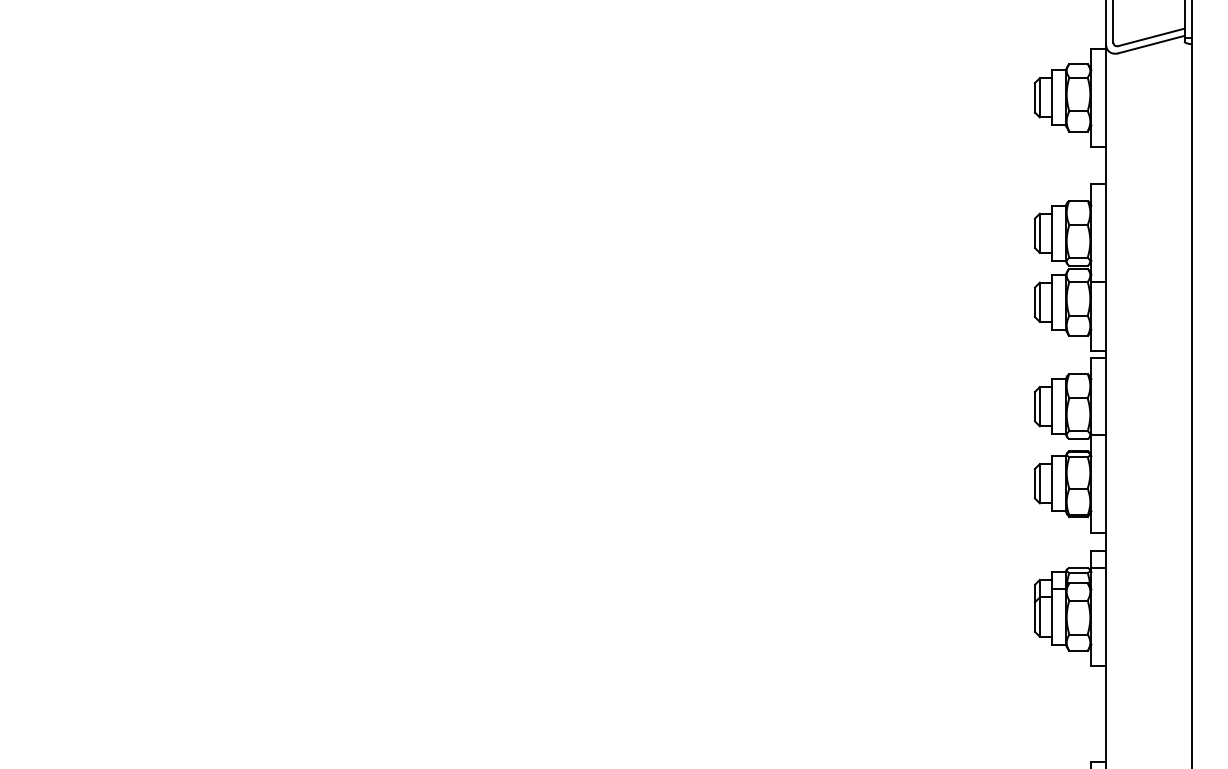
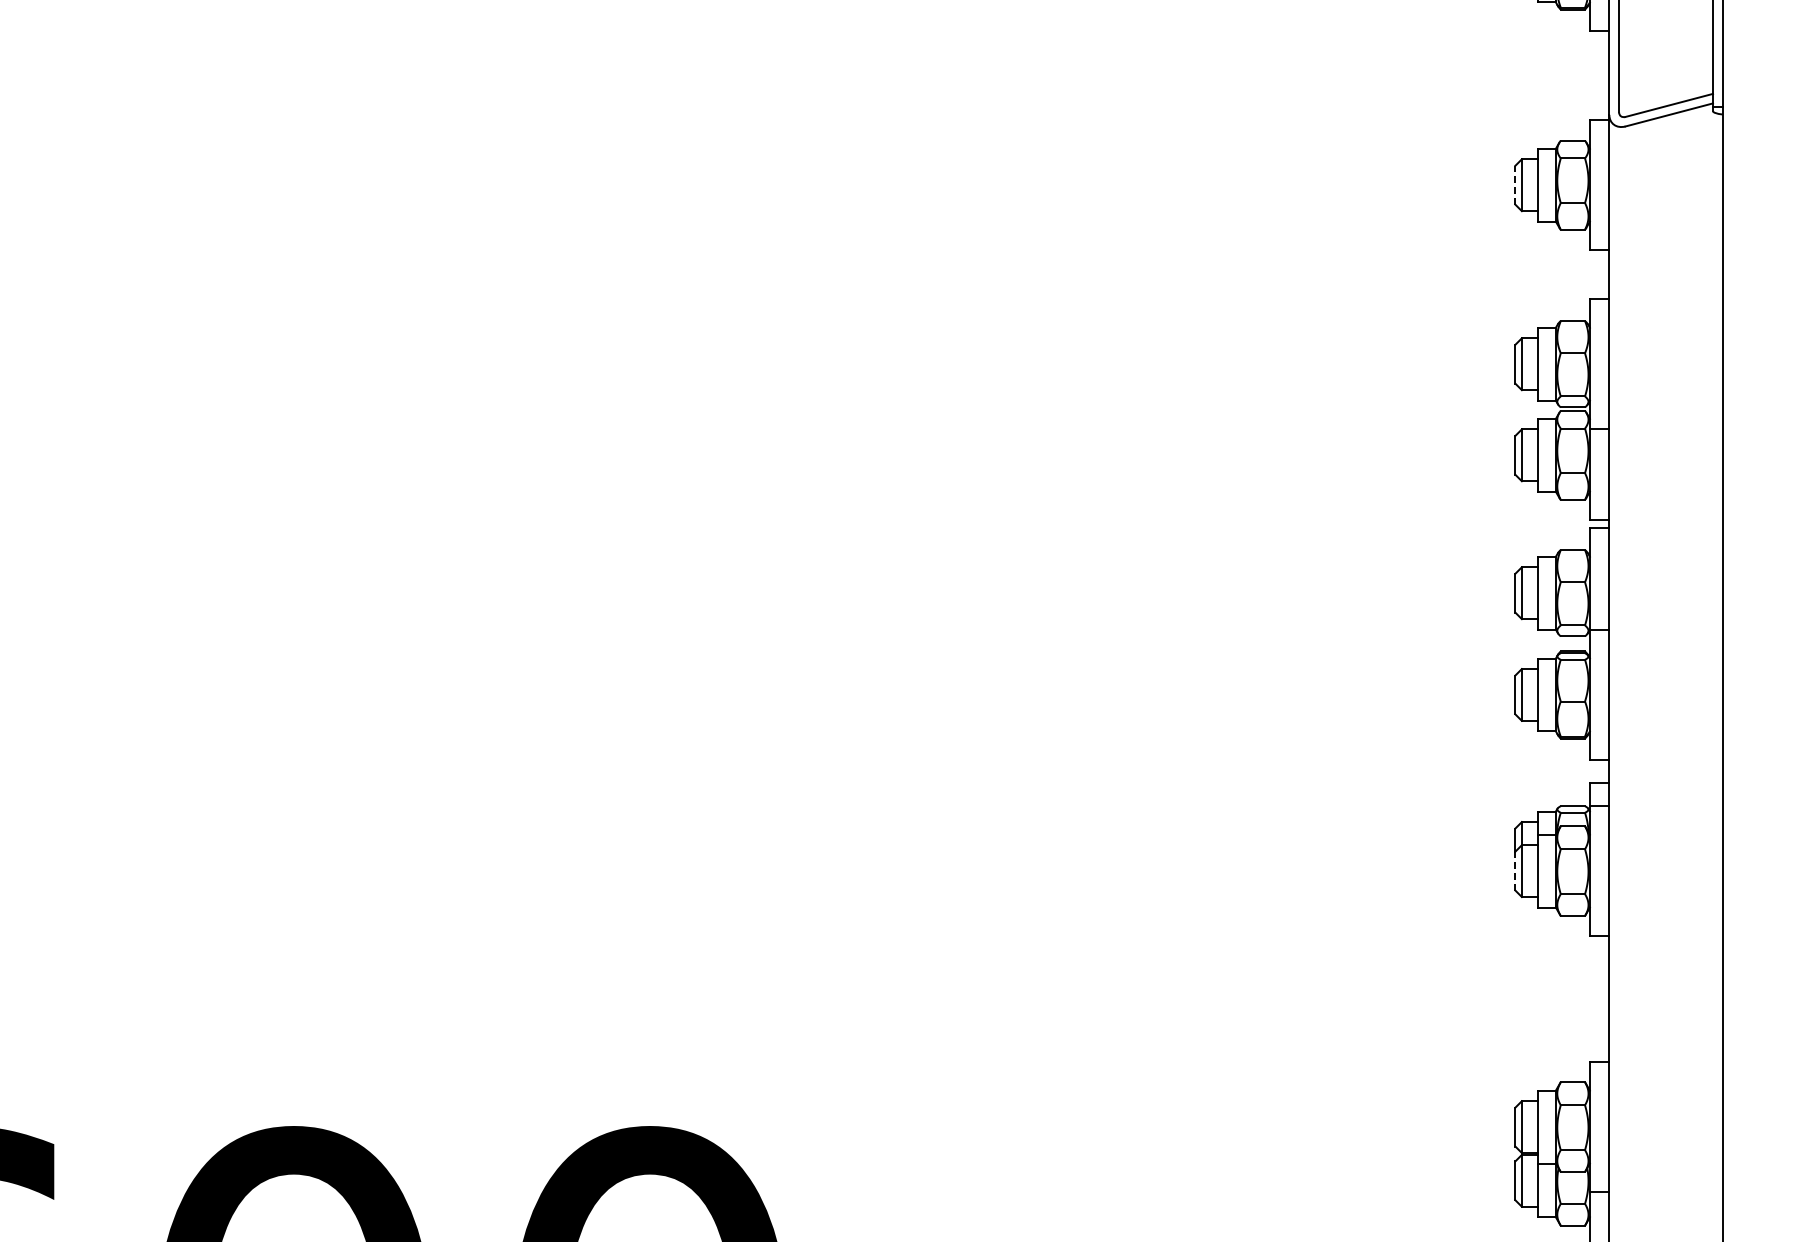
line: (1035, 97) -> (1515, 184), solid -> dashed
line: (1035, 616) -> (1515, 870), solid -> dashed

